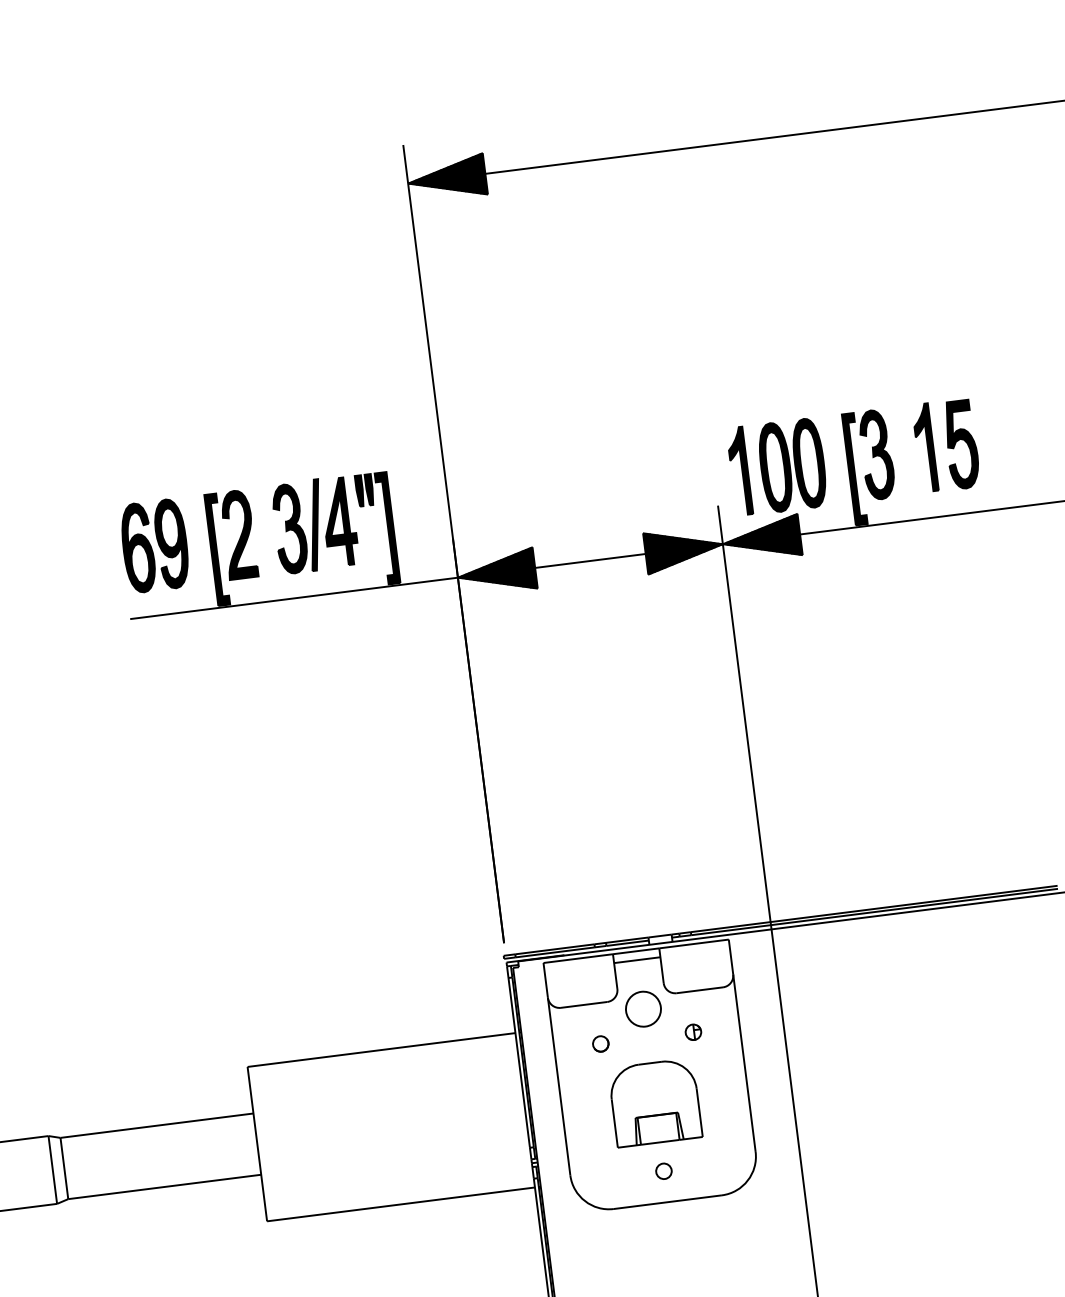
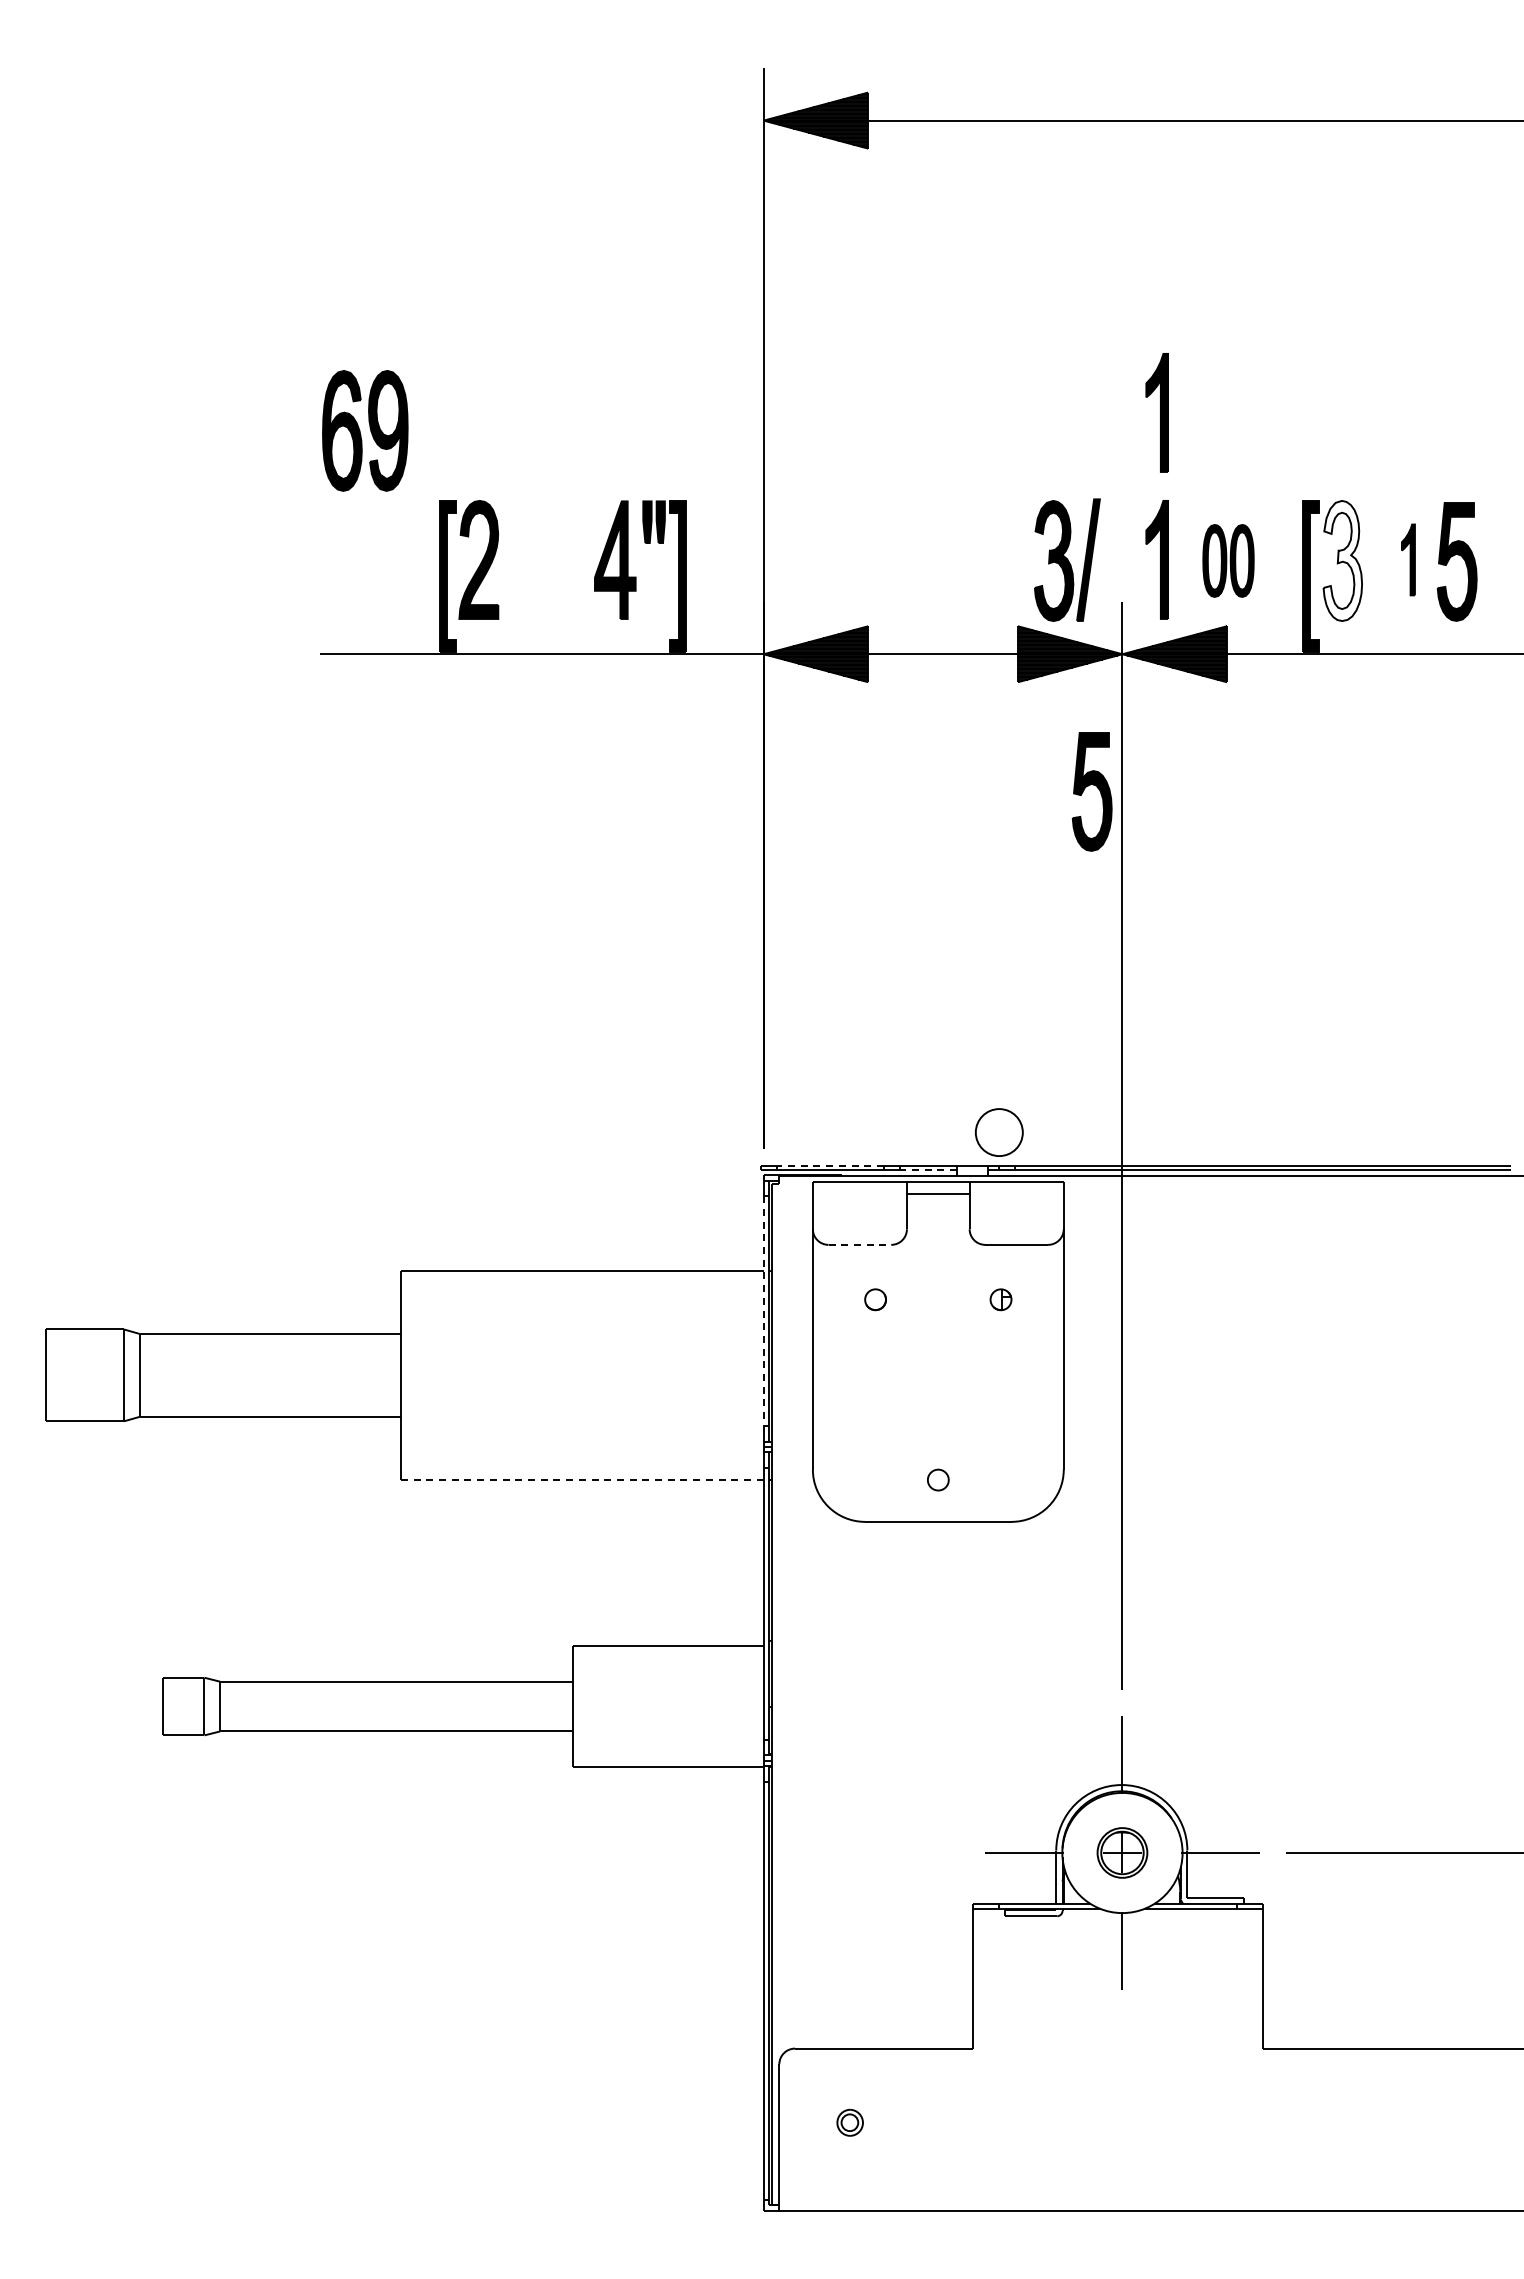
part: (725, 362) -> (1156, 412), added
part: (925, 447) -> (1408, 559), size x0.6
fill: (876, 454) -> (1342, 560), removed
part: (792, 465) -> (1228, 560), size x0.6
part: (299, 526) -> (1067, 559), moved
part: (155, 545) -> (365, 430), moved
part: (712, 648) -> (1091, 791), added
line: (627, 943) -> (928, 1170), solid -> dashed
line: (554, 949) -> (830, 1165), solid -> dashed
line: (584, 1004) -> (860, 1244), solid -> dashed
part: (642, 1009) -> (998, 1132), moved
line: (519, 1063) -> (763, 1311), solid -> dashed
part: (655, 1102) -> (938, 1386), removed
line: (401, 1204) -> (582, 1479), solid -> dashed

